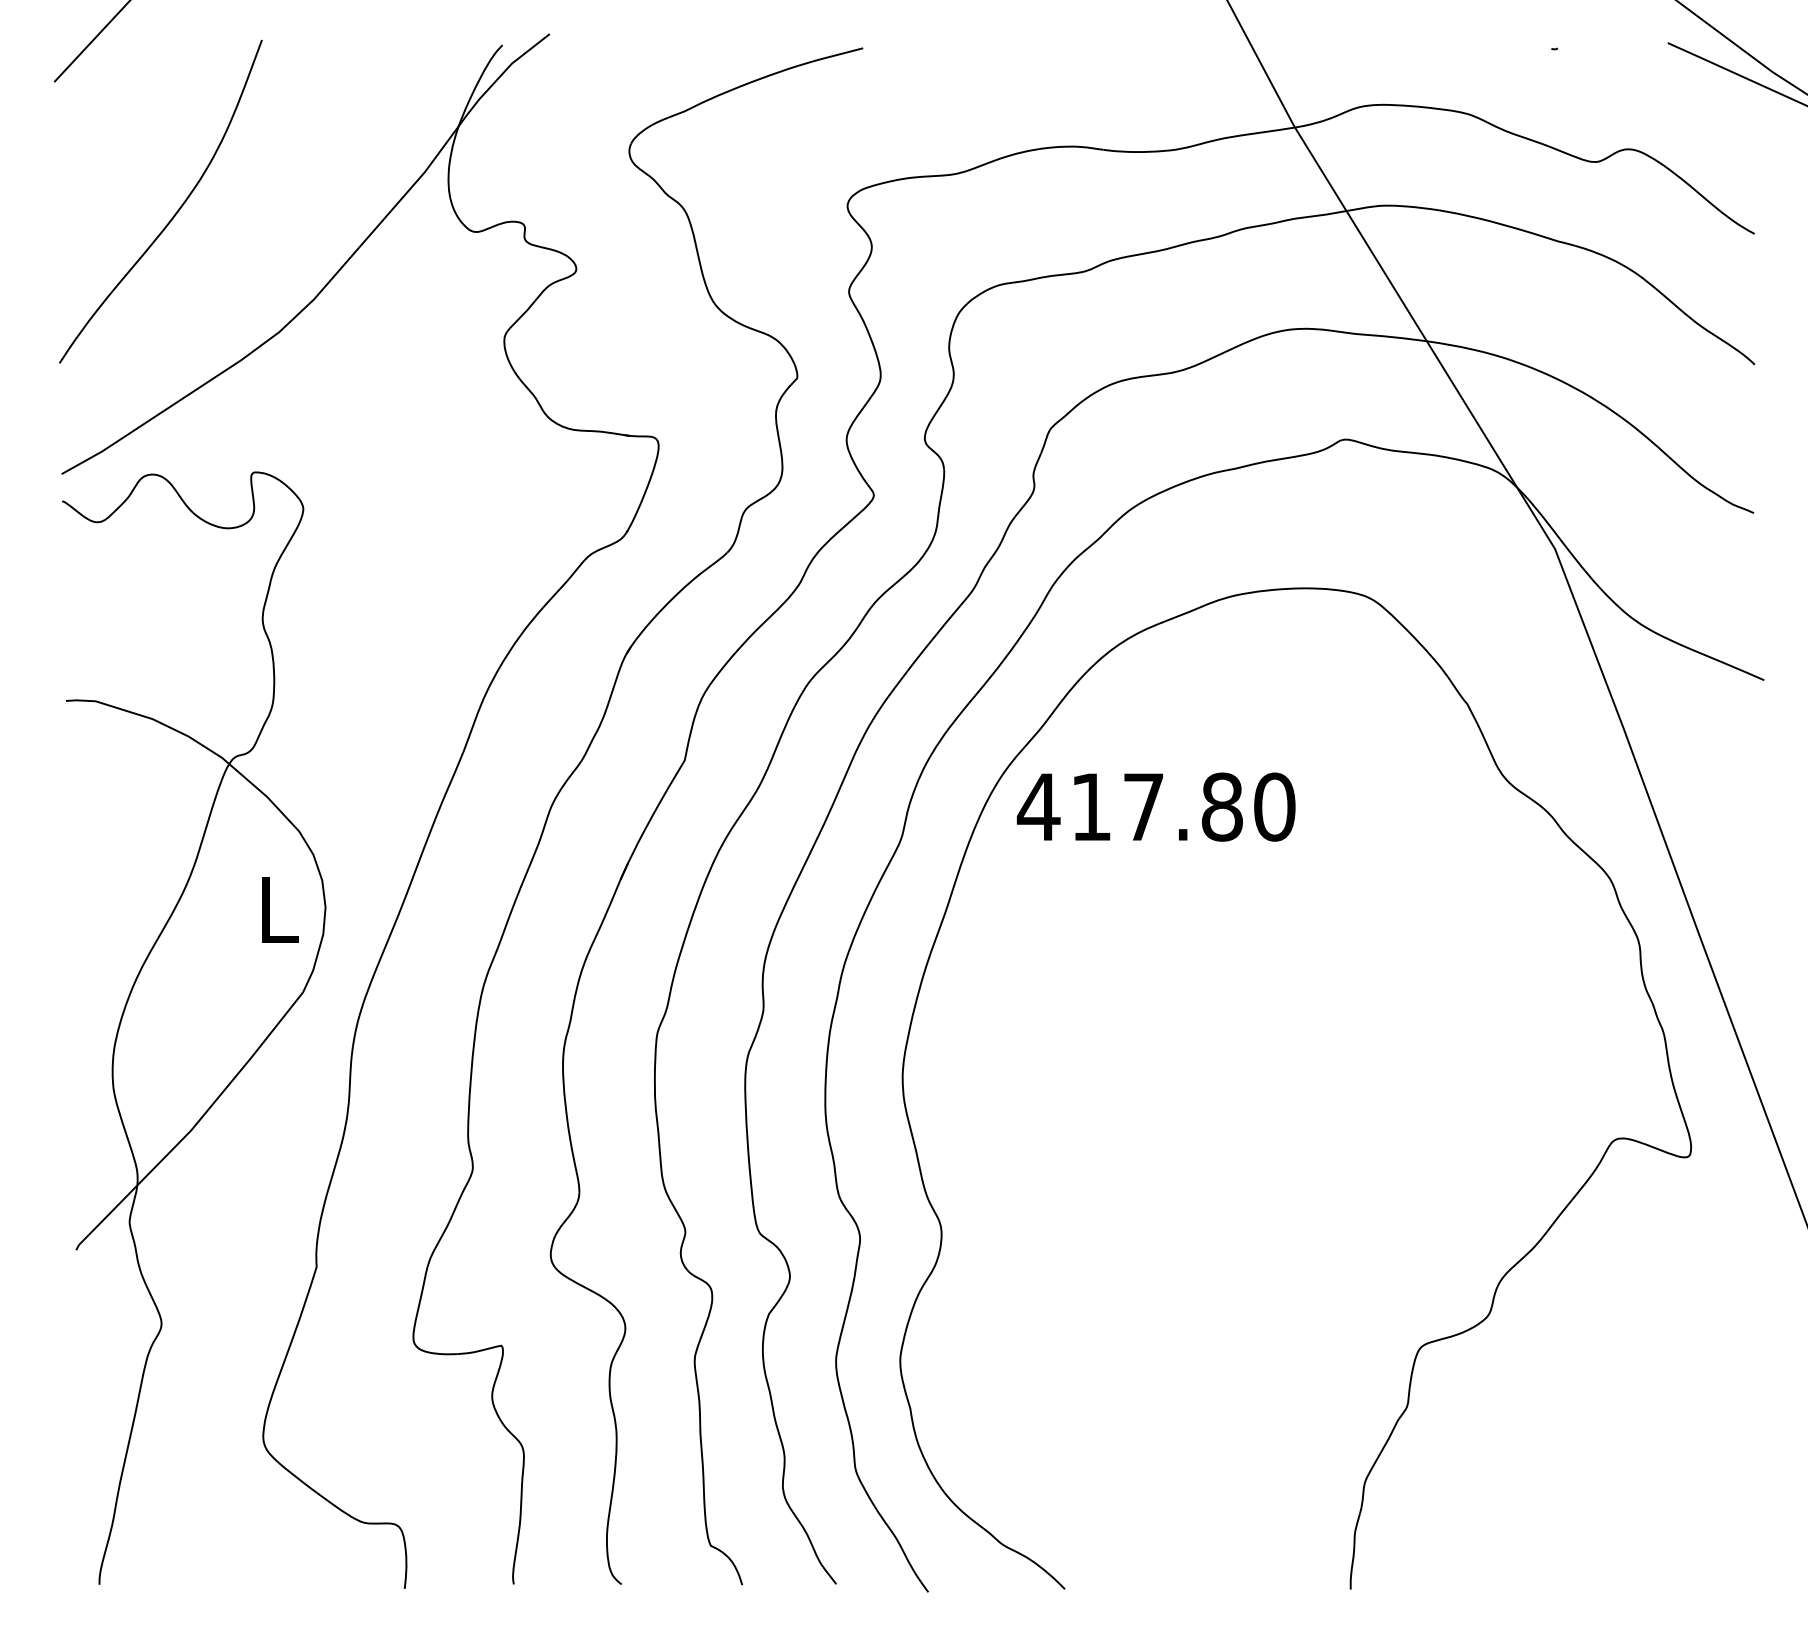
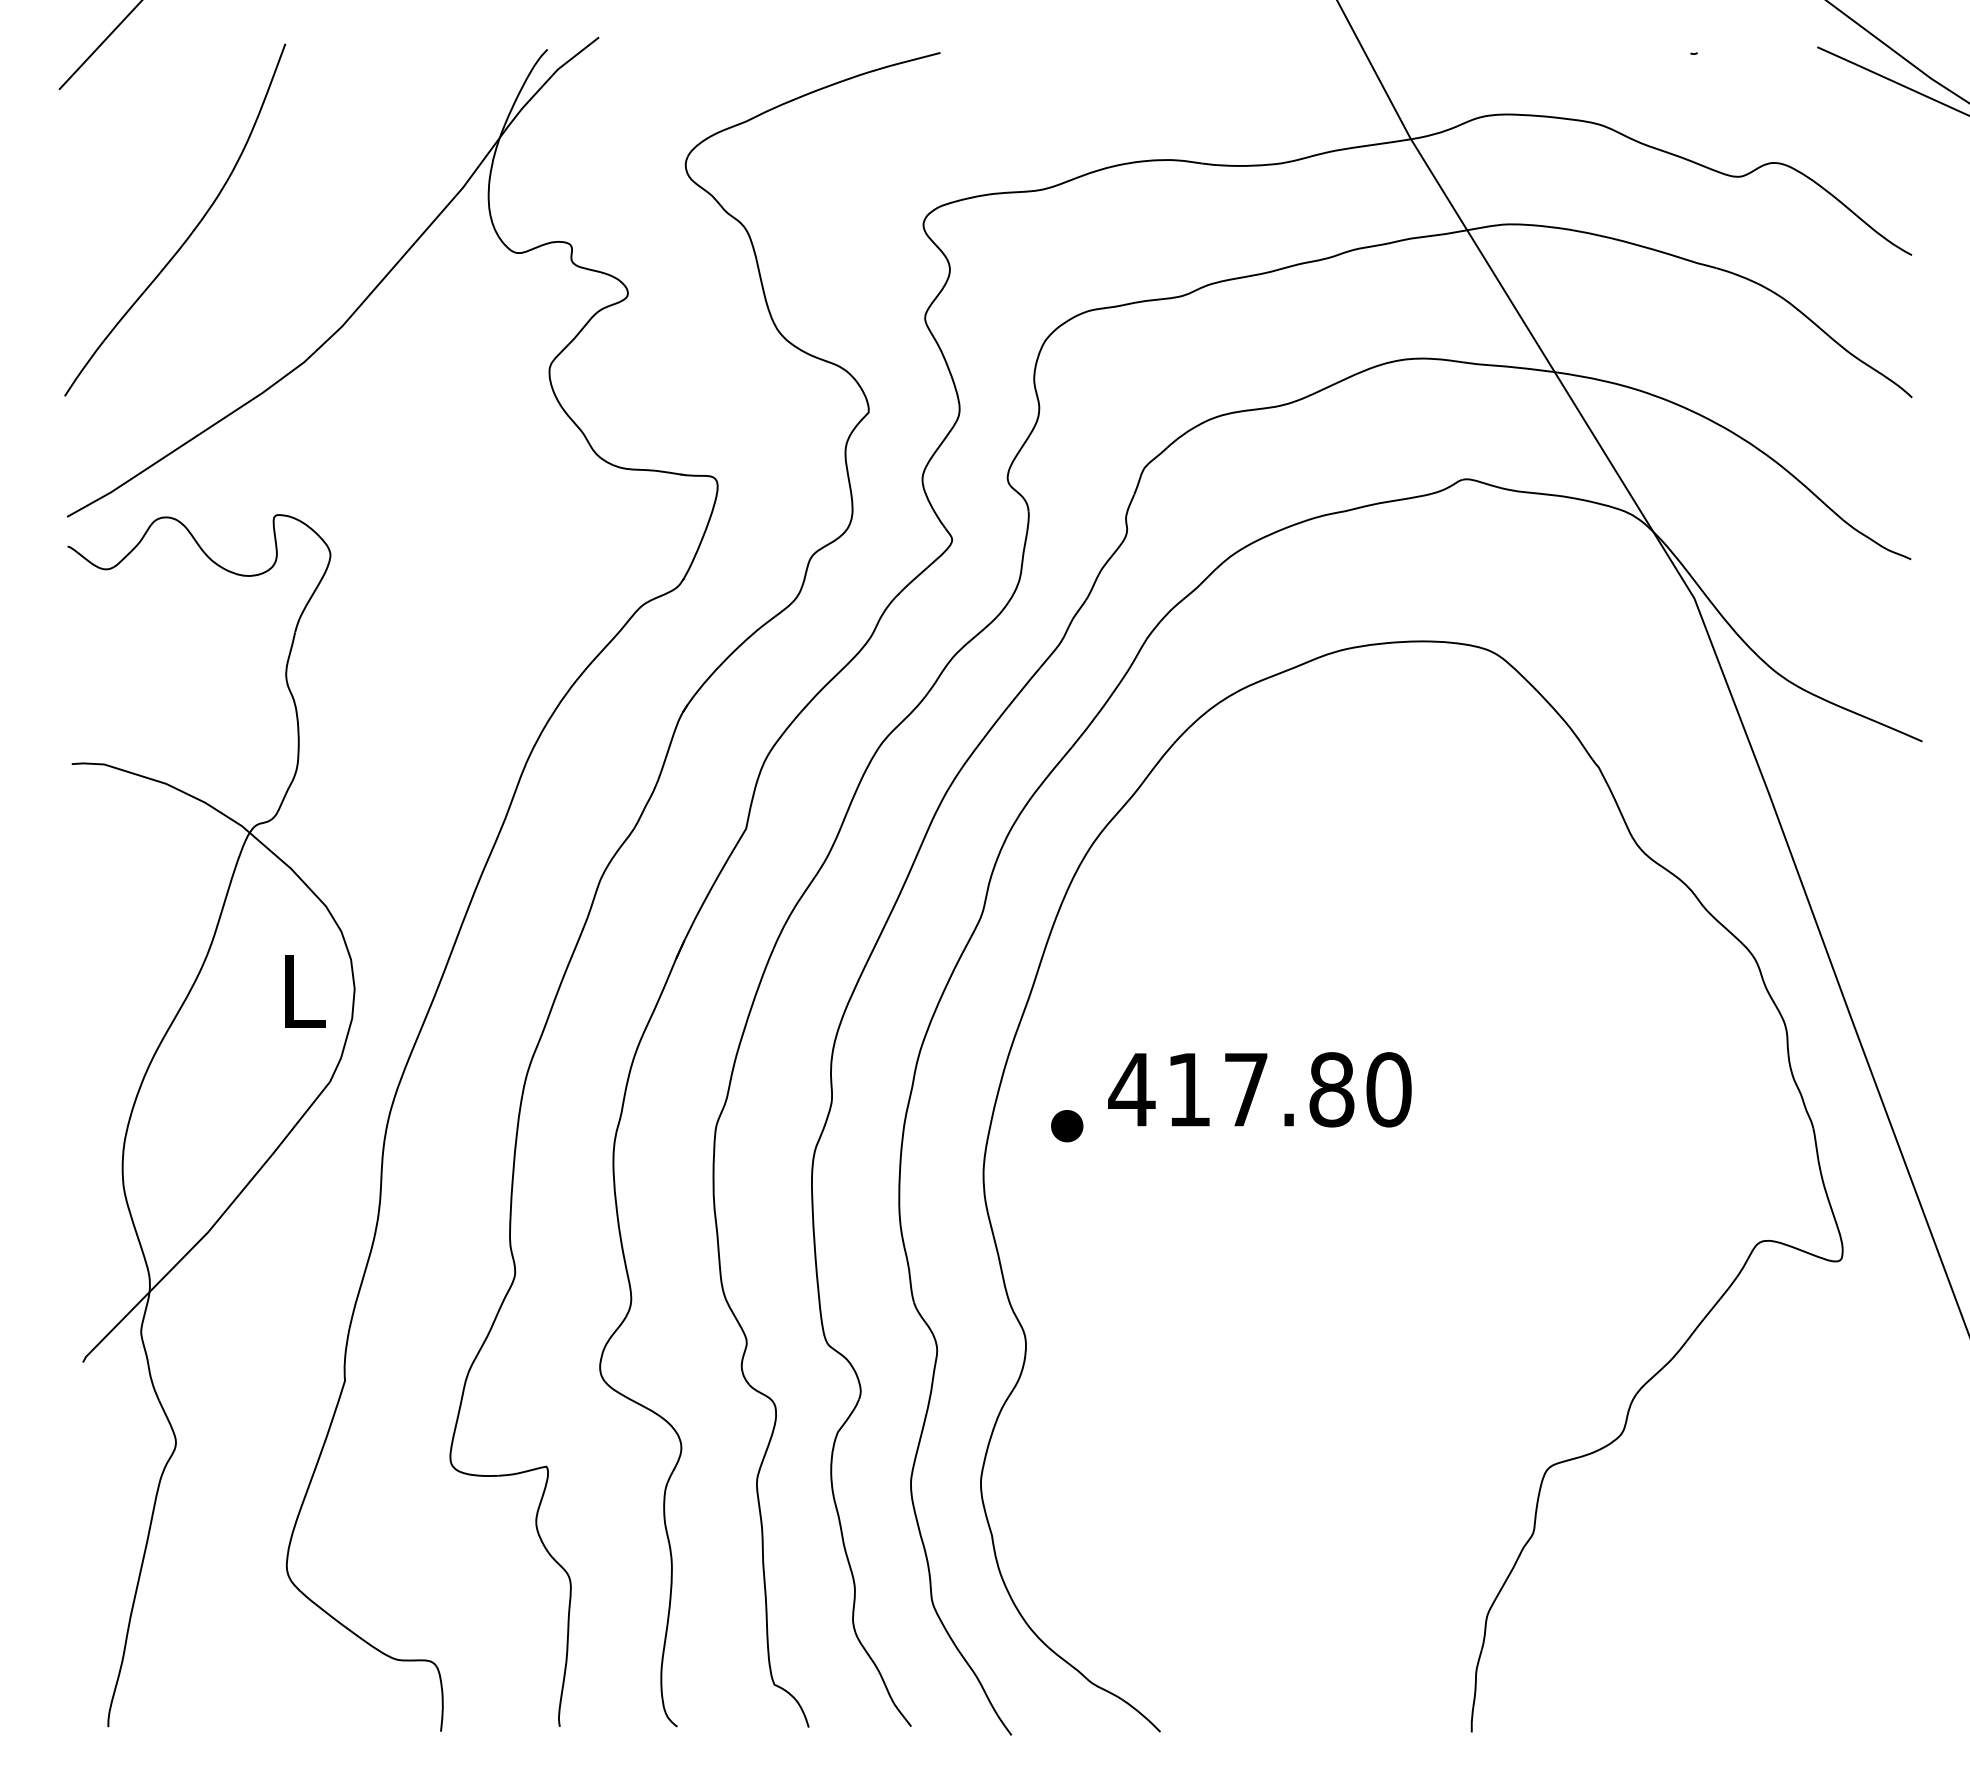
text: (1155, 806) -> (1259, 1089), moved
part: (979, 1033) -> (1067, 1126), added

